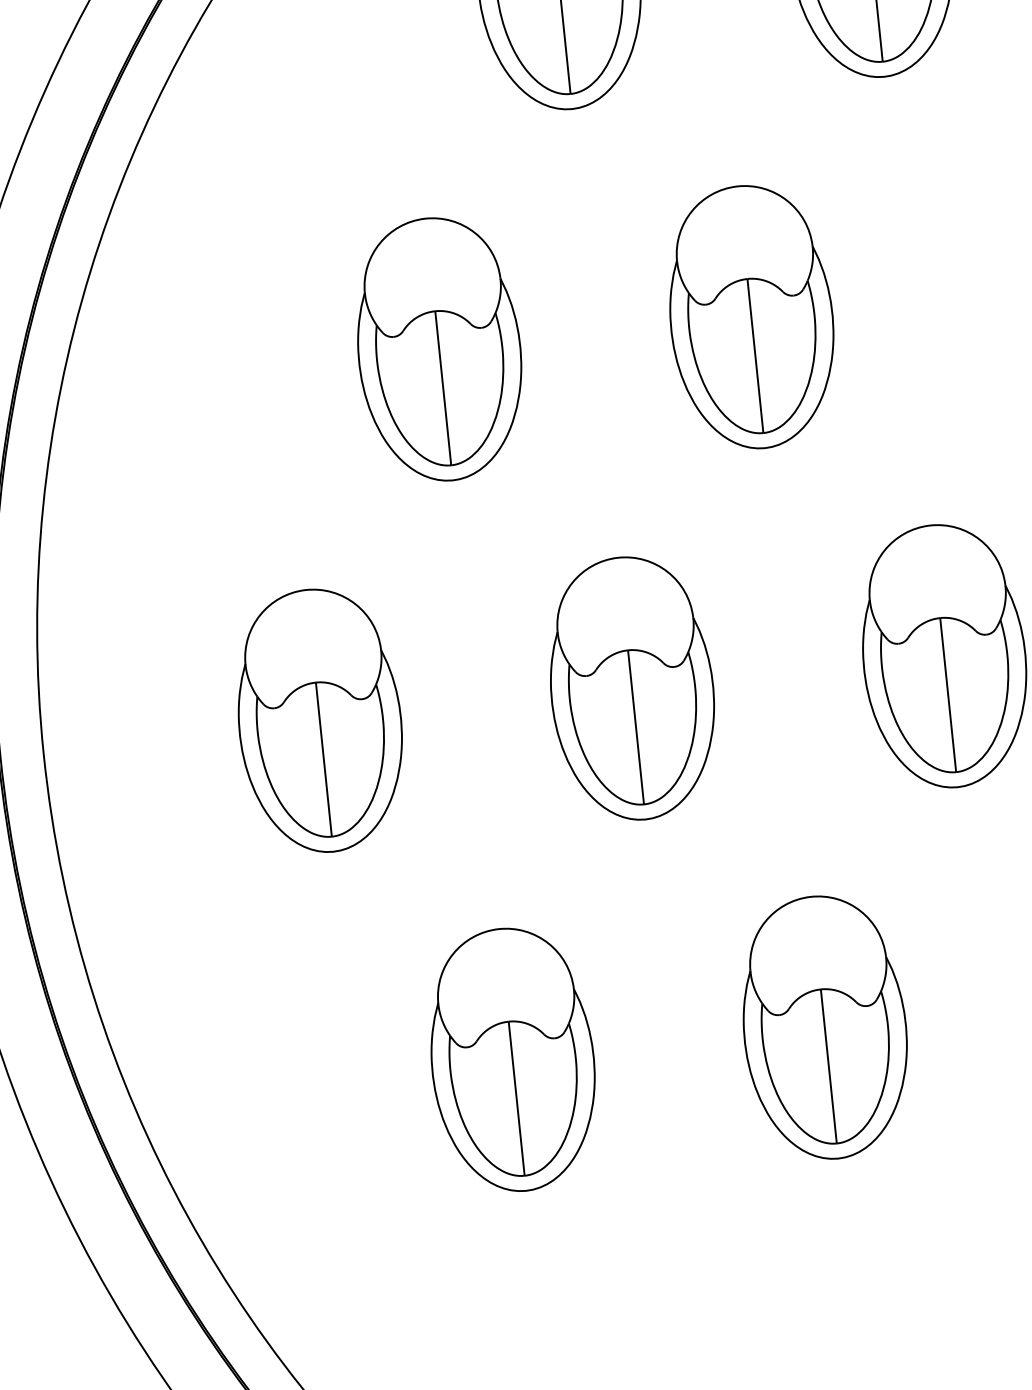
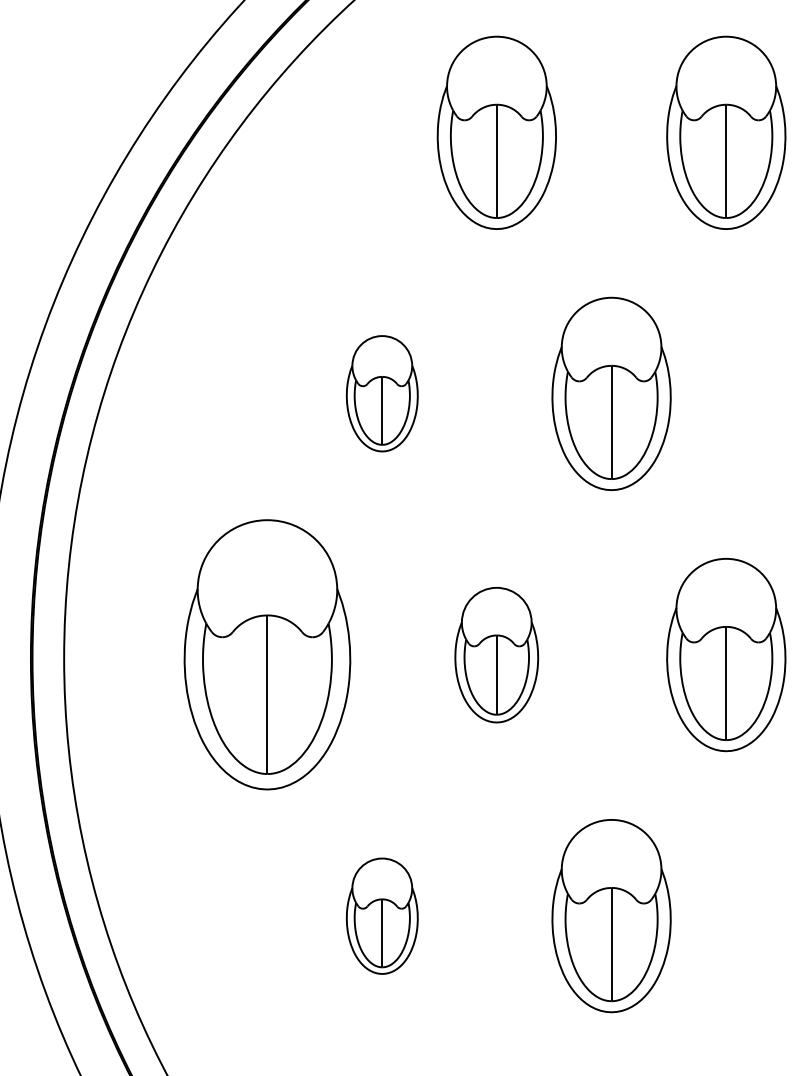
part: (439, 348) -> (382, 393), size x0.6
part: (631, 689) -> (496, 655), size x0.7
part: (319, 721) -> (267, 655), size x1.4
part: (513, 1060) -> (382, 916), size x0.6

